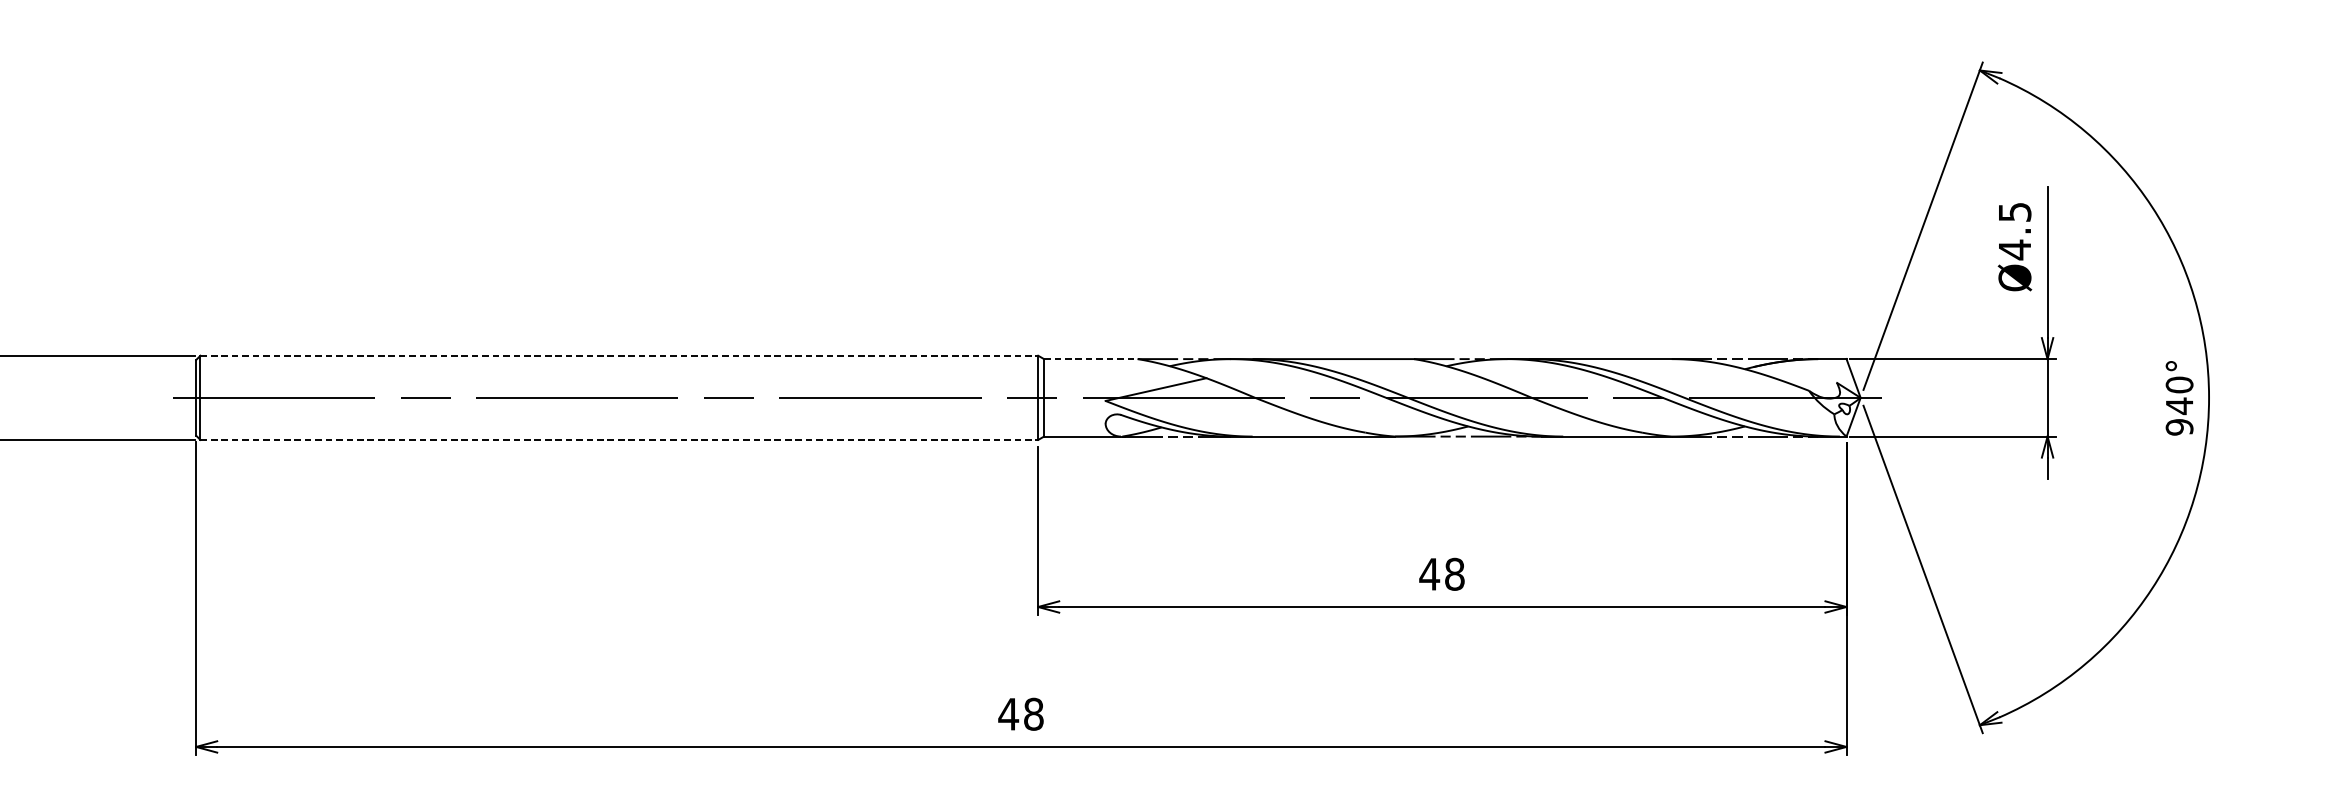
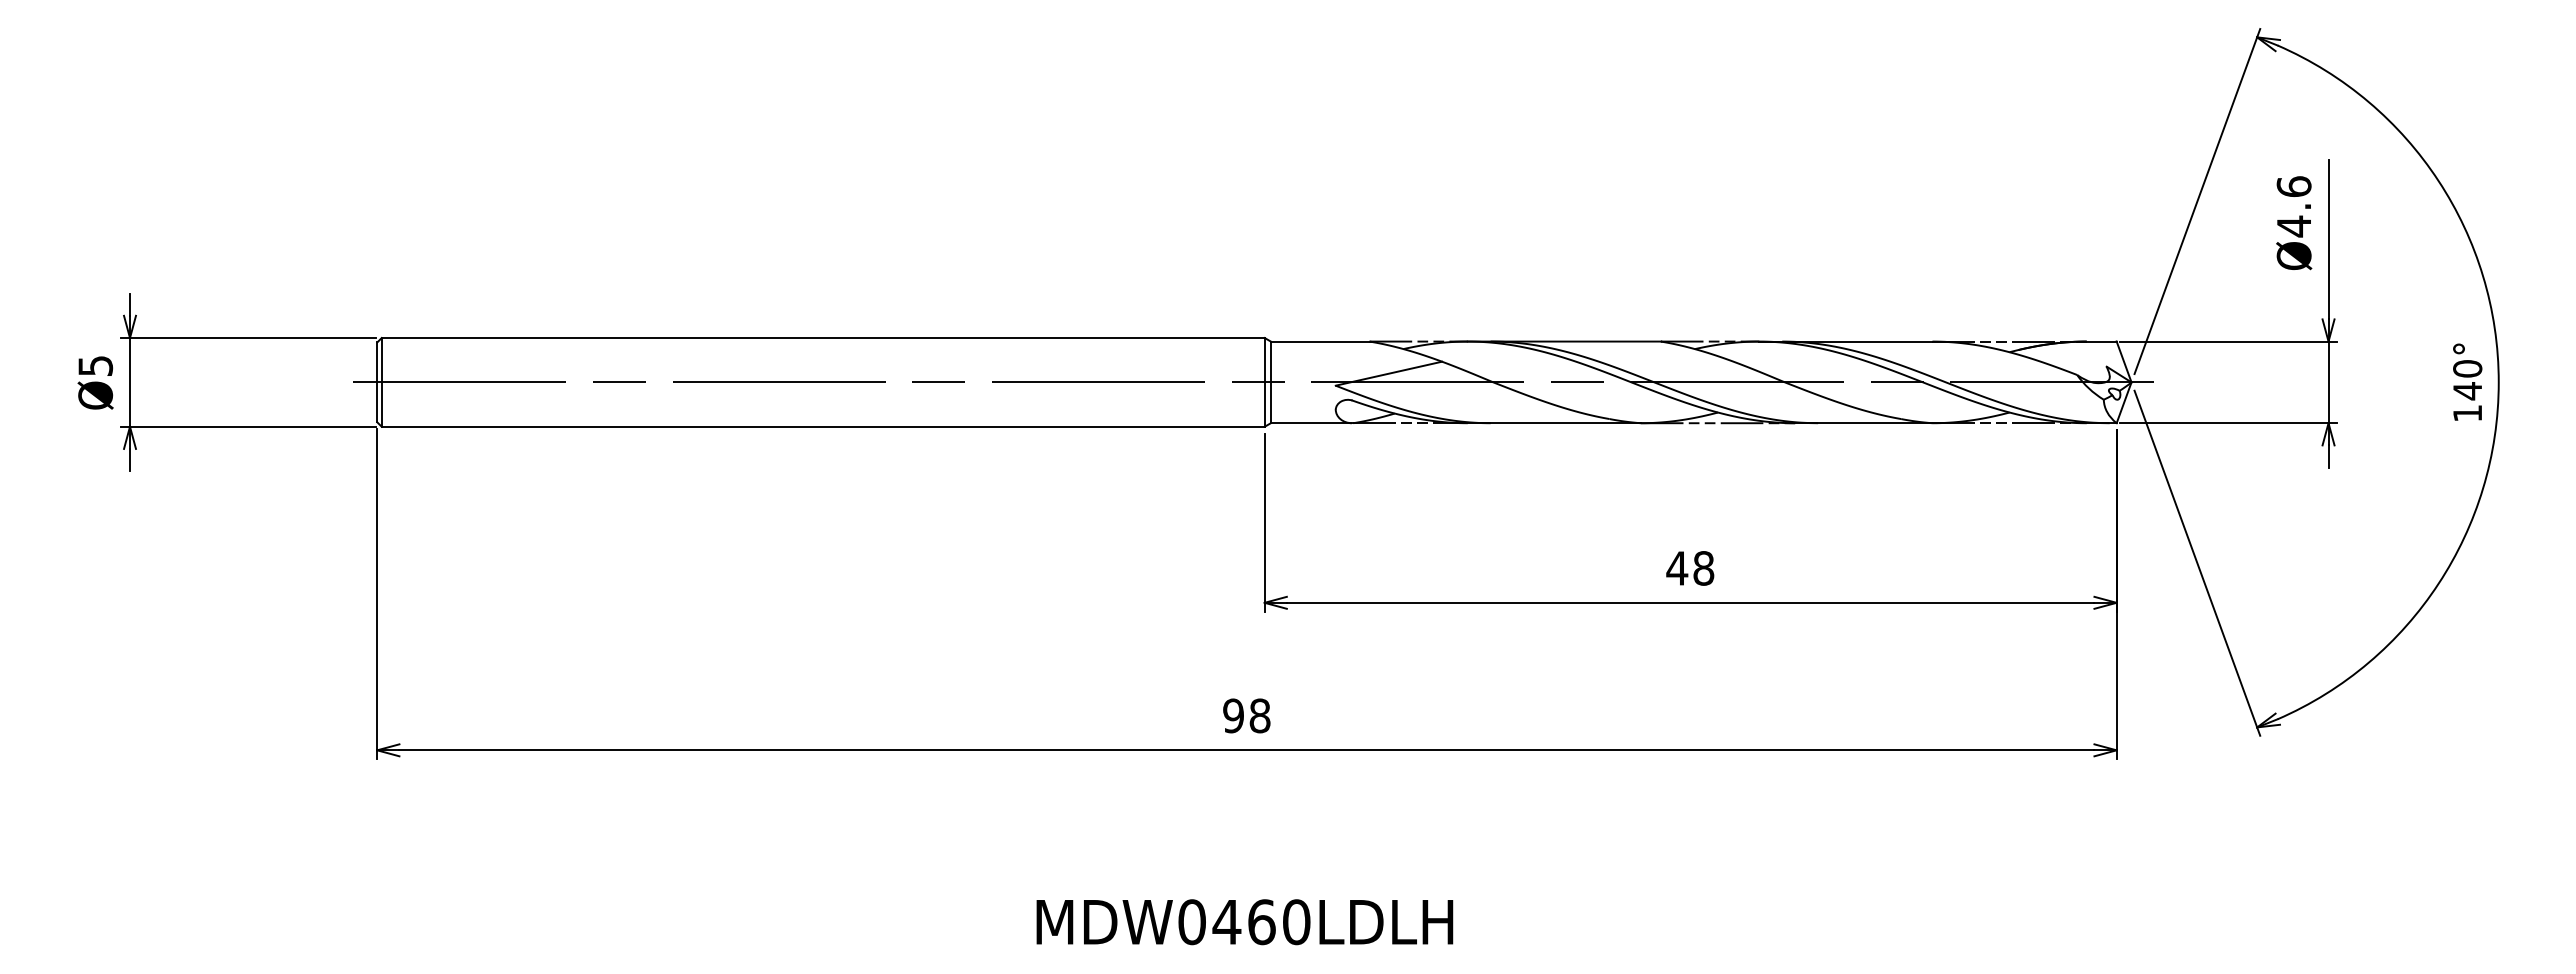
text: (2014, 211) -> (2293, 186), Ø4.5 -> Ø4.6
line: (619, 356) -> (823, 338), dashed -> solid
line: (1092, 359) -> (1321, 341), dashed -> solid
text: (2179, 427) -> (2467, 413), 940° -> 140°
line: (619, 439) -> (823, 426), dashed -> solid
text: (1008, 713) -> (1233, 715), 48 -> 98

